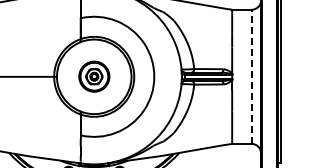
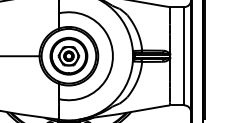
part: (94, 76) -> (69, 56), size x1.67
line: (251, 76) -> (184, 56), dashed -> solid

